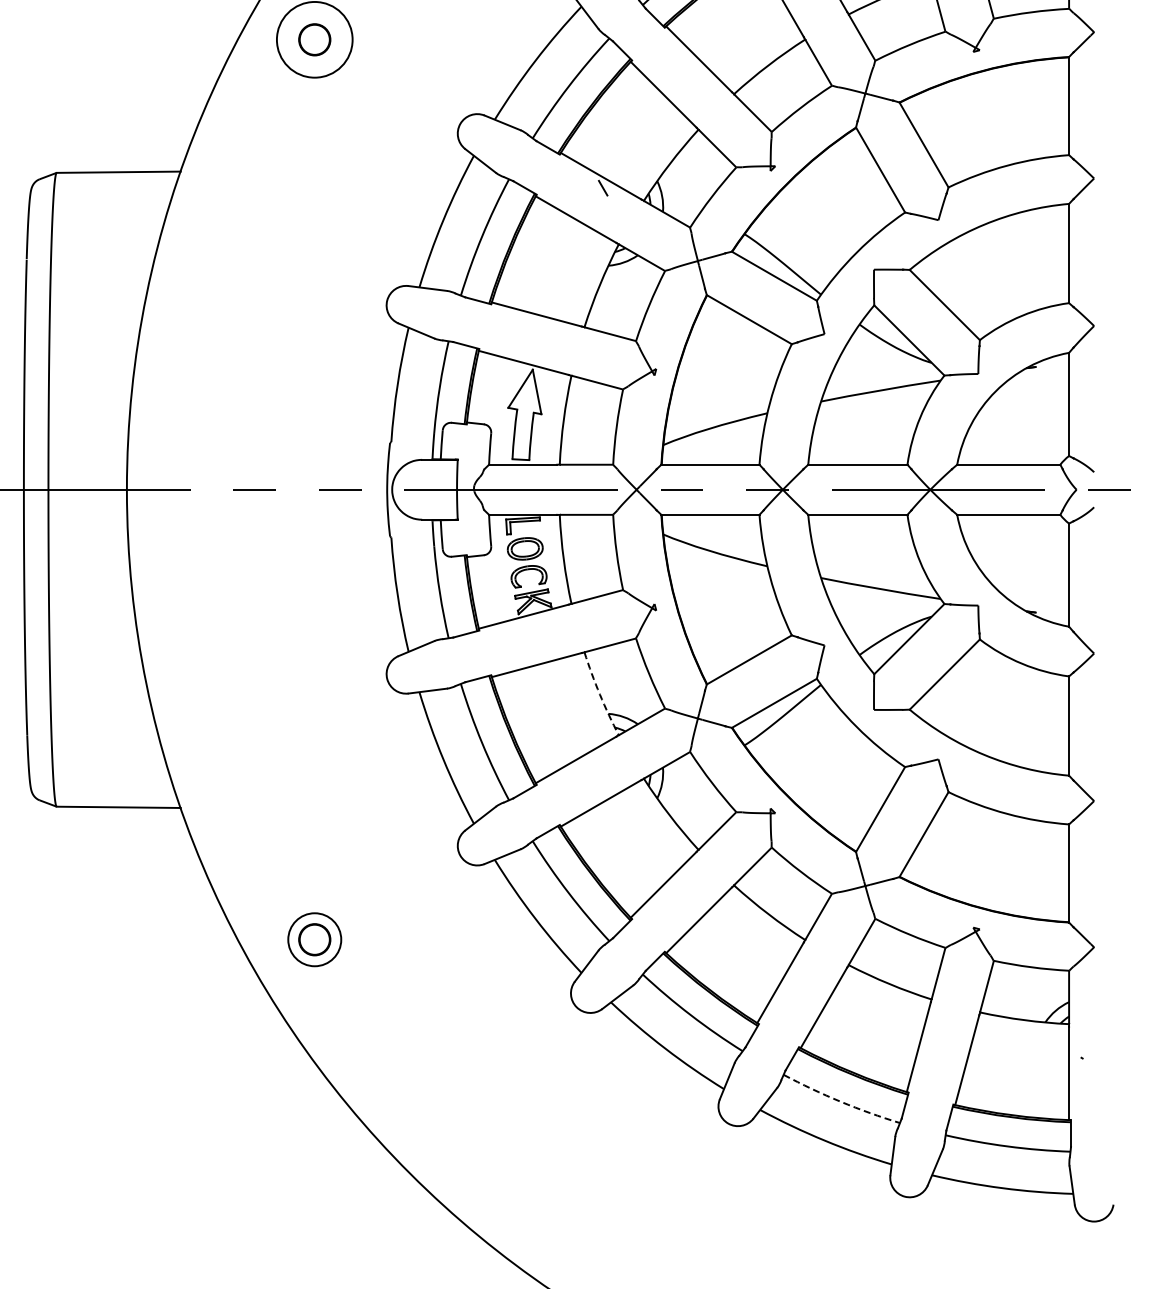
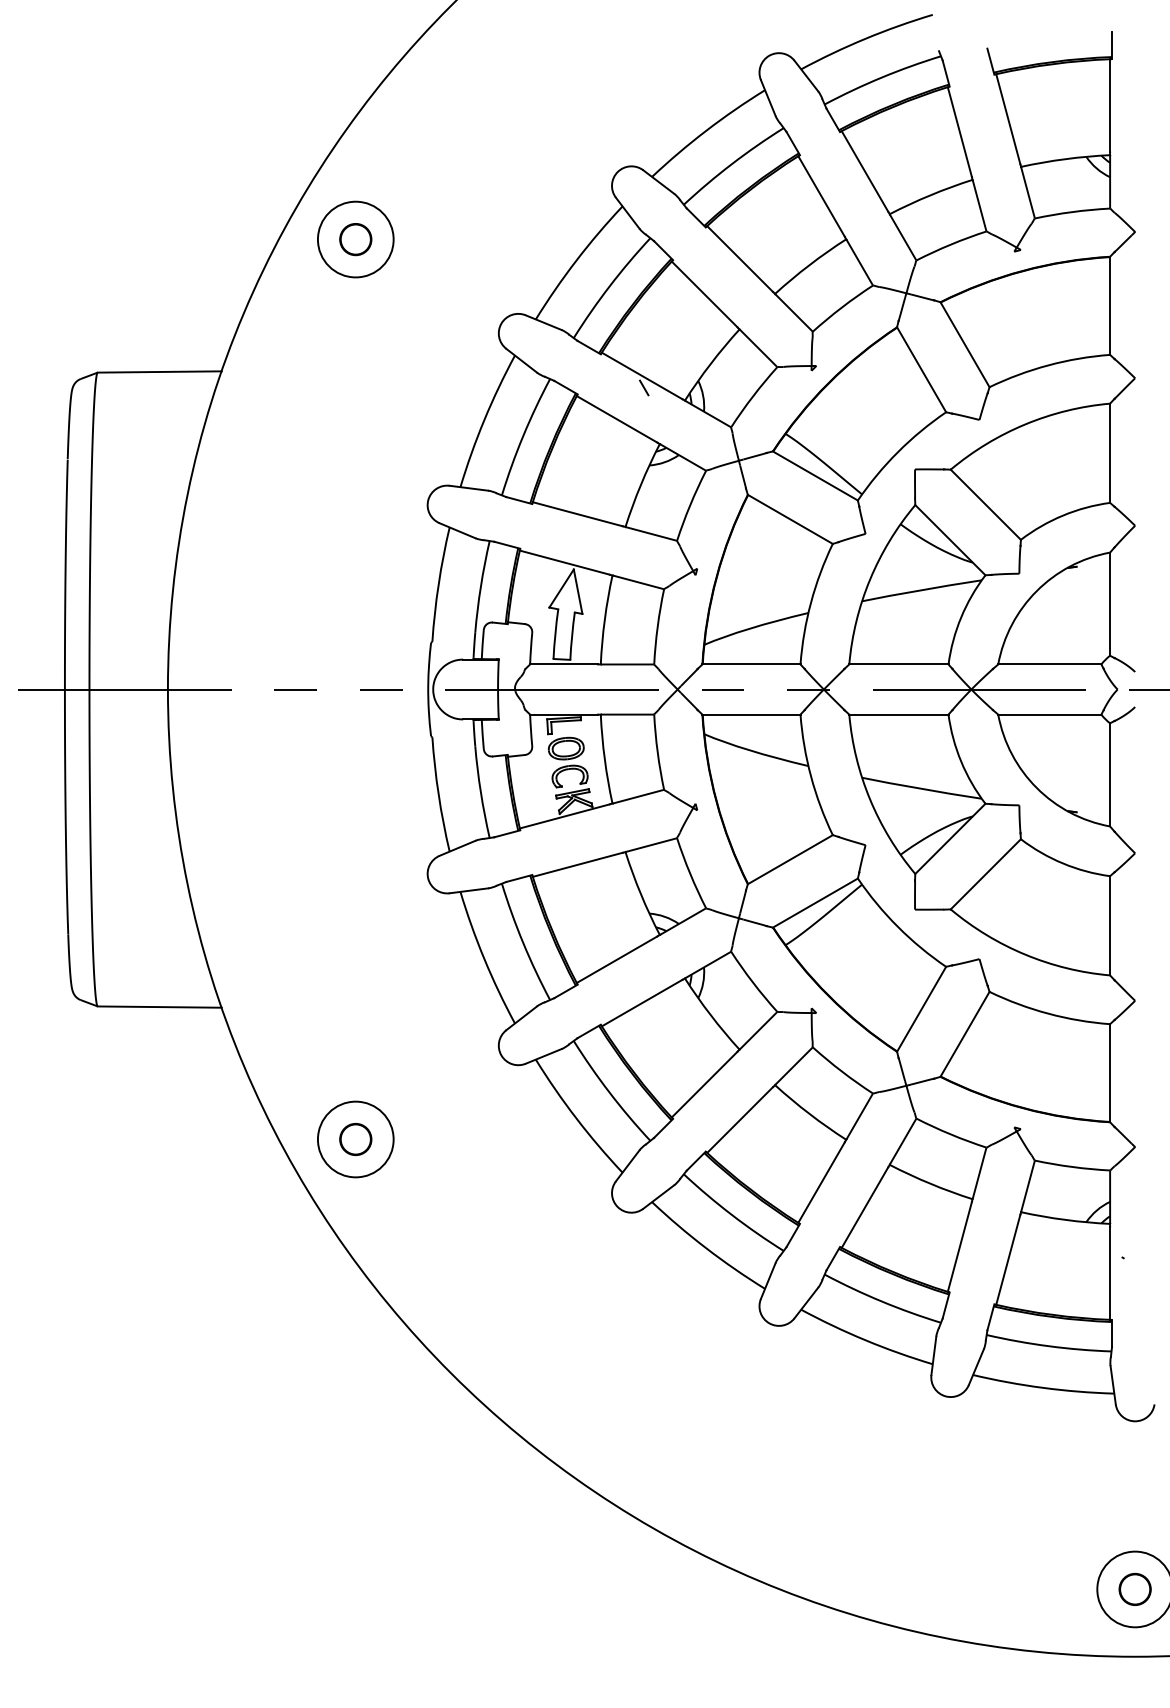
arc: (599, 694) -> (640, 894), dashed -> solid
circle: (314, 939) -> (355, 1139), size x1.43
arc: (840, 1101) -> (881, 1301), dashed -> solid

